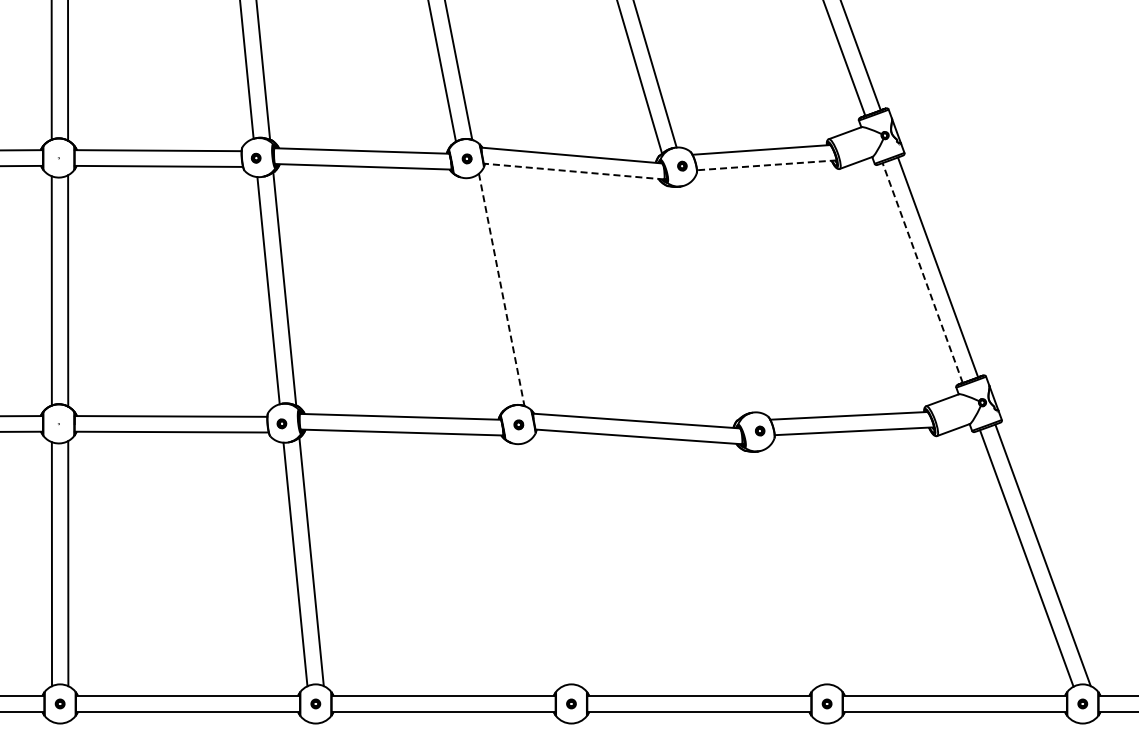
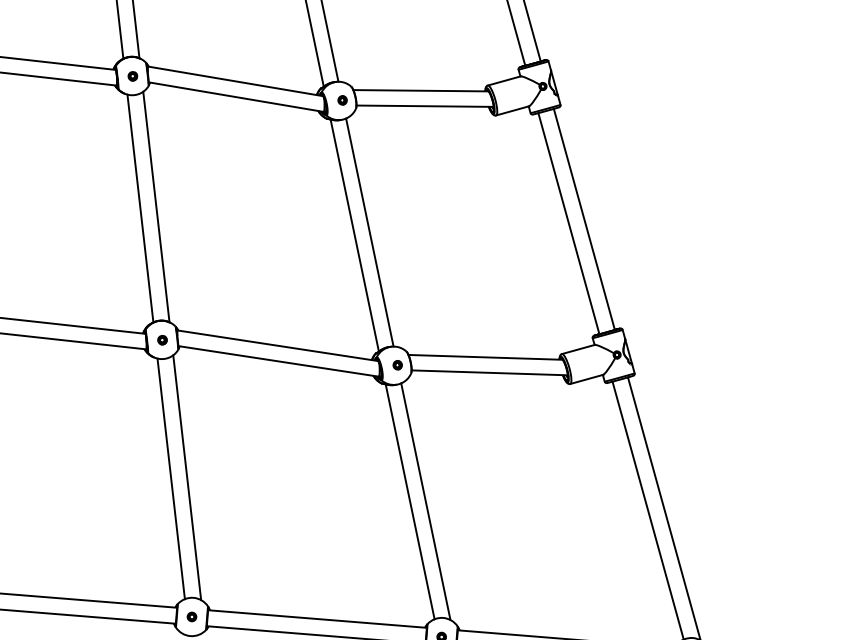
line: (766, 165) -> (424, 106), dashed -> solid
line: (574, 171) -> (236, 97), dashed -> solid
line: (922, 272) -> (568, 223), dashed -> solid
line: (501, 290) -> (156, 207), dashed -> solid
line: (485, 292) -> (140, 208), added
line: (720, 298) -> (369, 232), added
line: (705, 302) -> (354, 235), added
line: (555, 562) -> (187, 477), added
line: (538, 564) -> (170, 478), added
line: (799, 567) -> (425, 501), added
line: (783, 568) -> (409, 501), added

